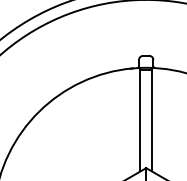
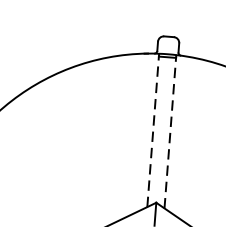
line: (140, 119) -> (153, 130), solid -> dashed
line: (152, 119) -> (171, 131), solid -> dashed

